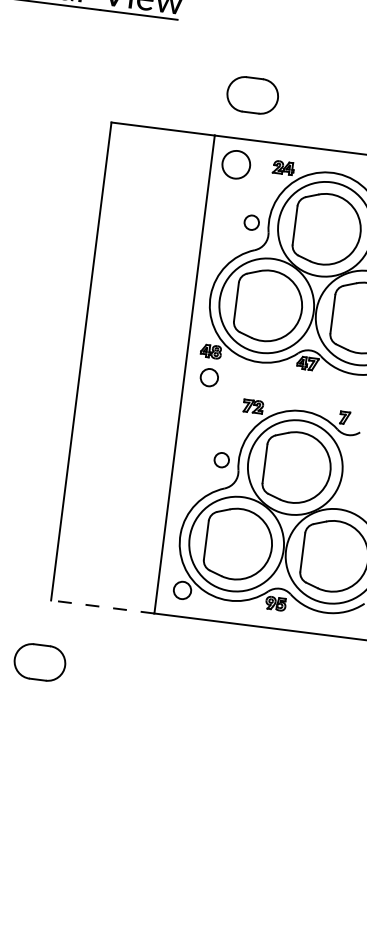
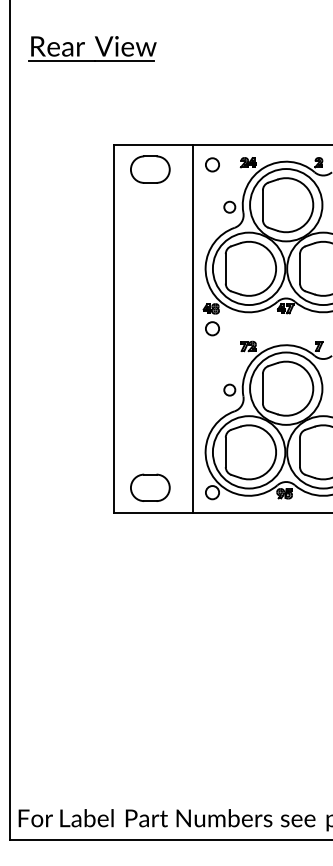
part: (252, 95) -> (150, 169), moved
circle: (236, 164) -> (212, 164), size x0.62
line: (102, 606) -> (153, 512), dashed -> solid
part: (40, 661) -> (150, 487), moved

